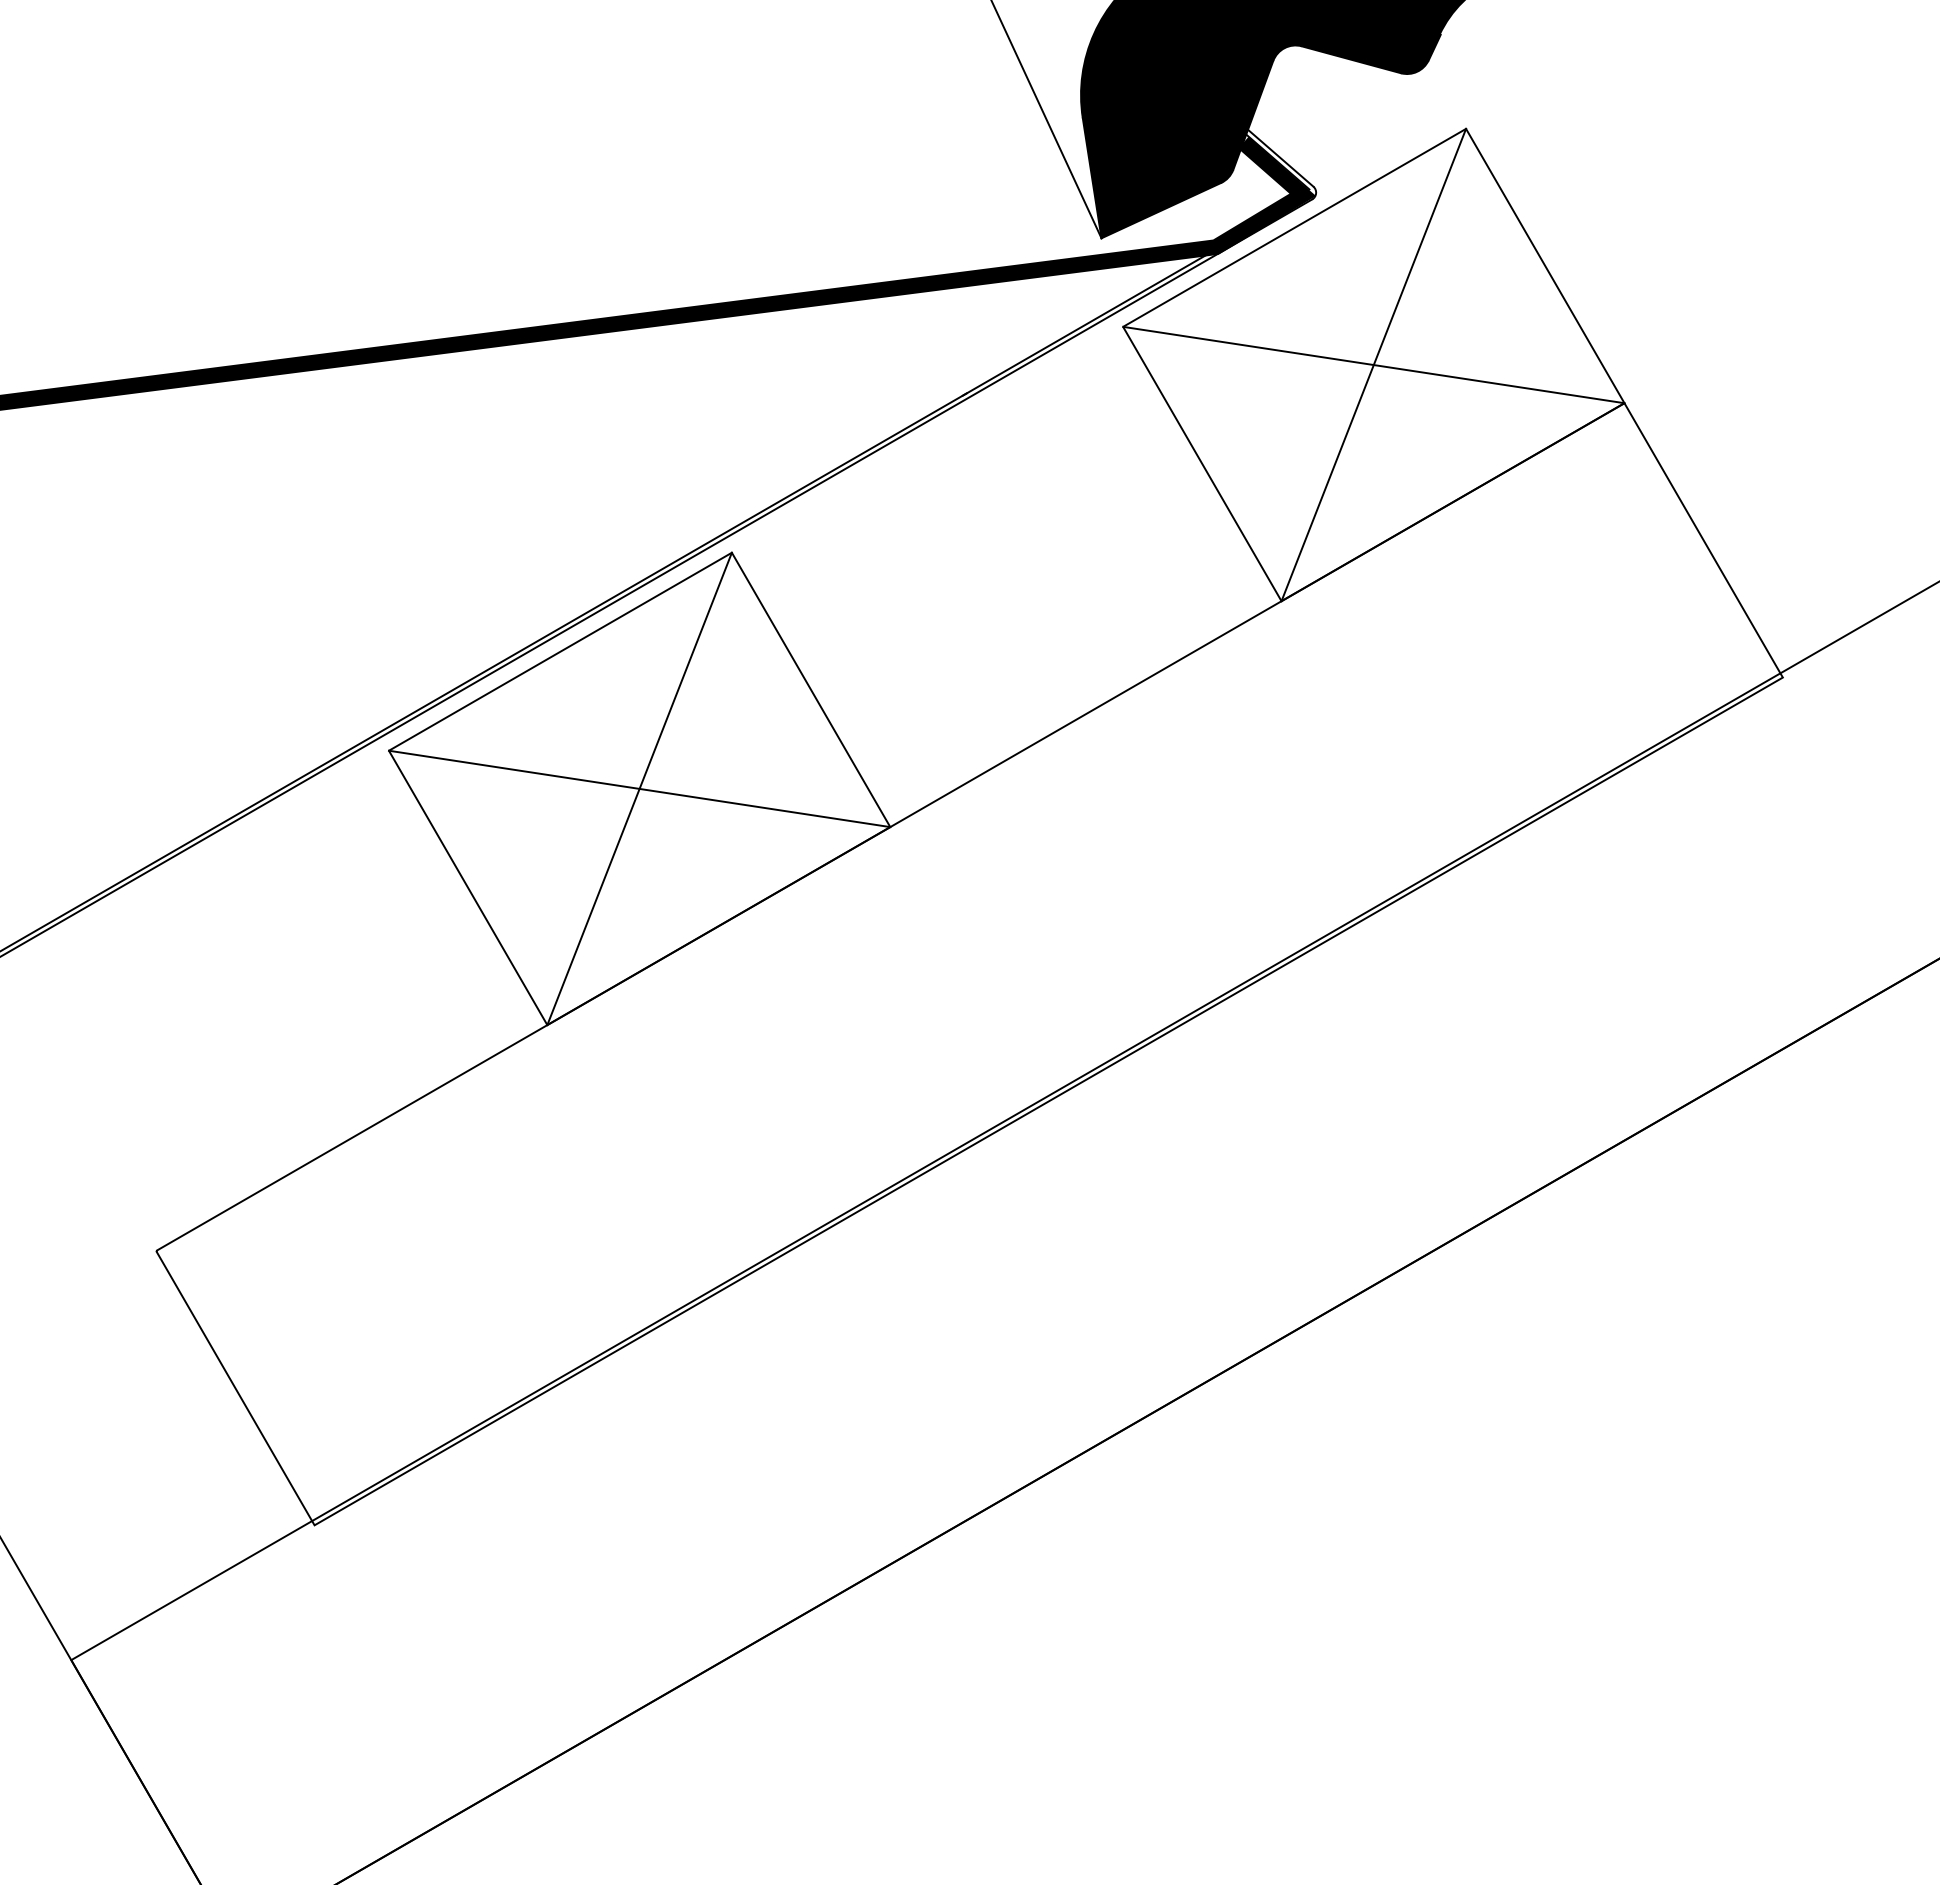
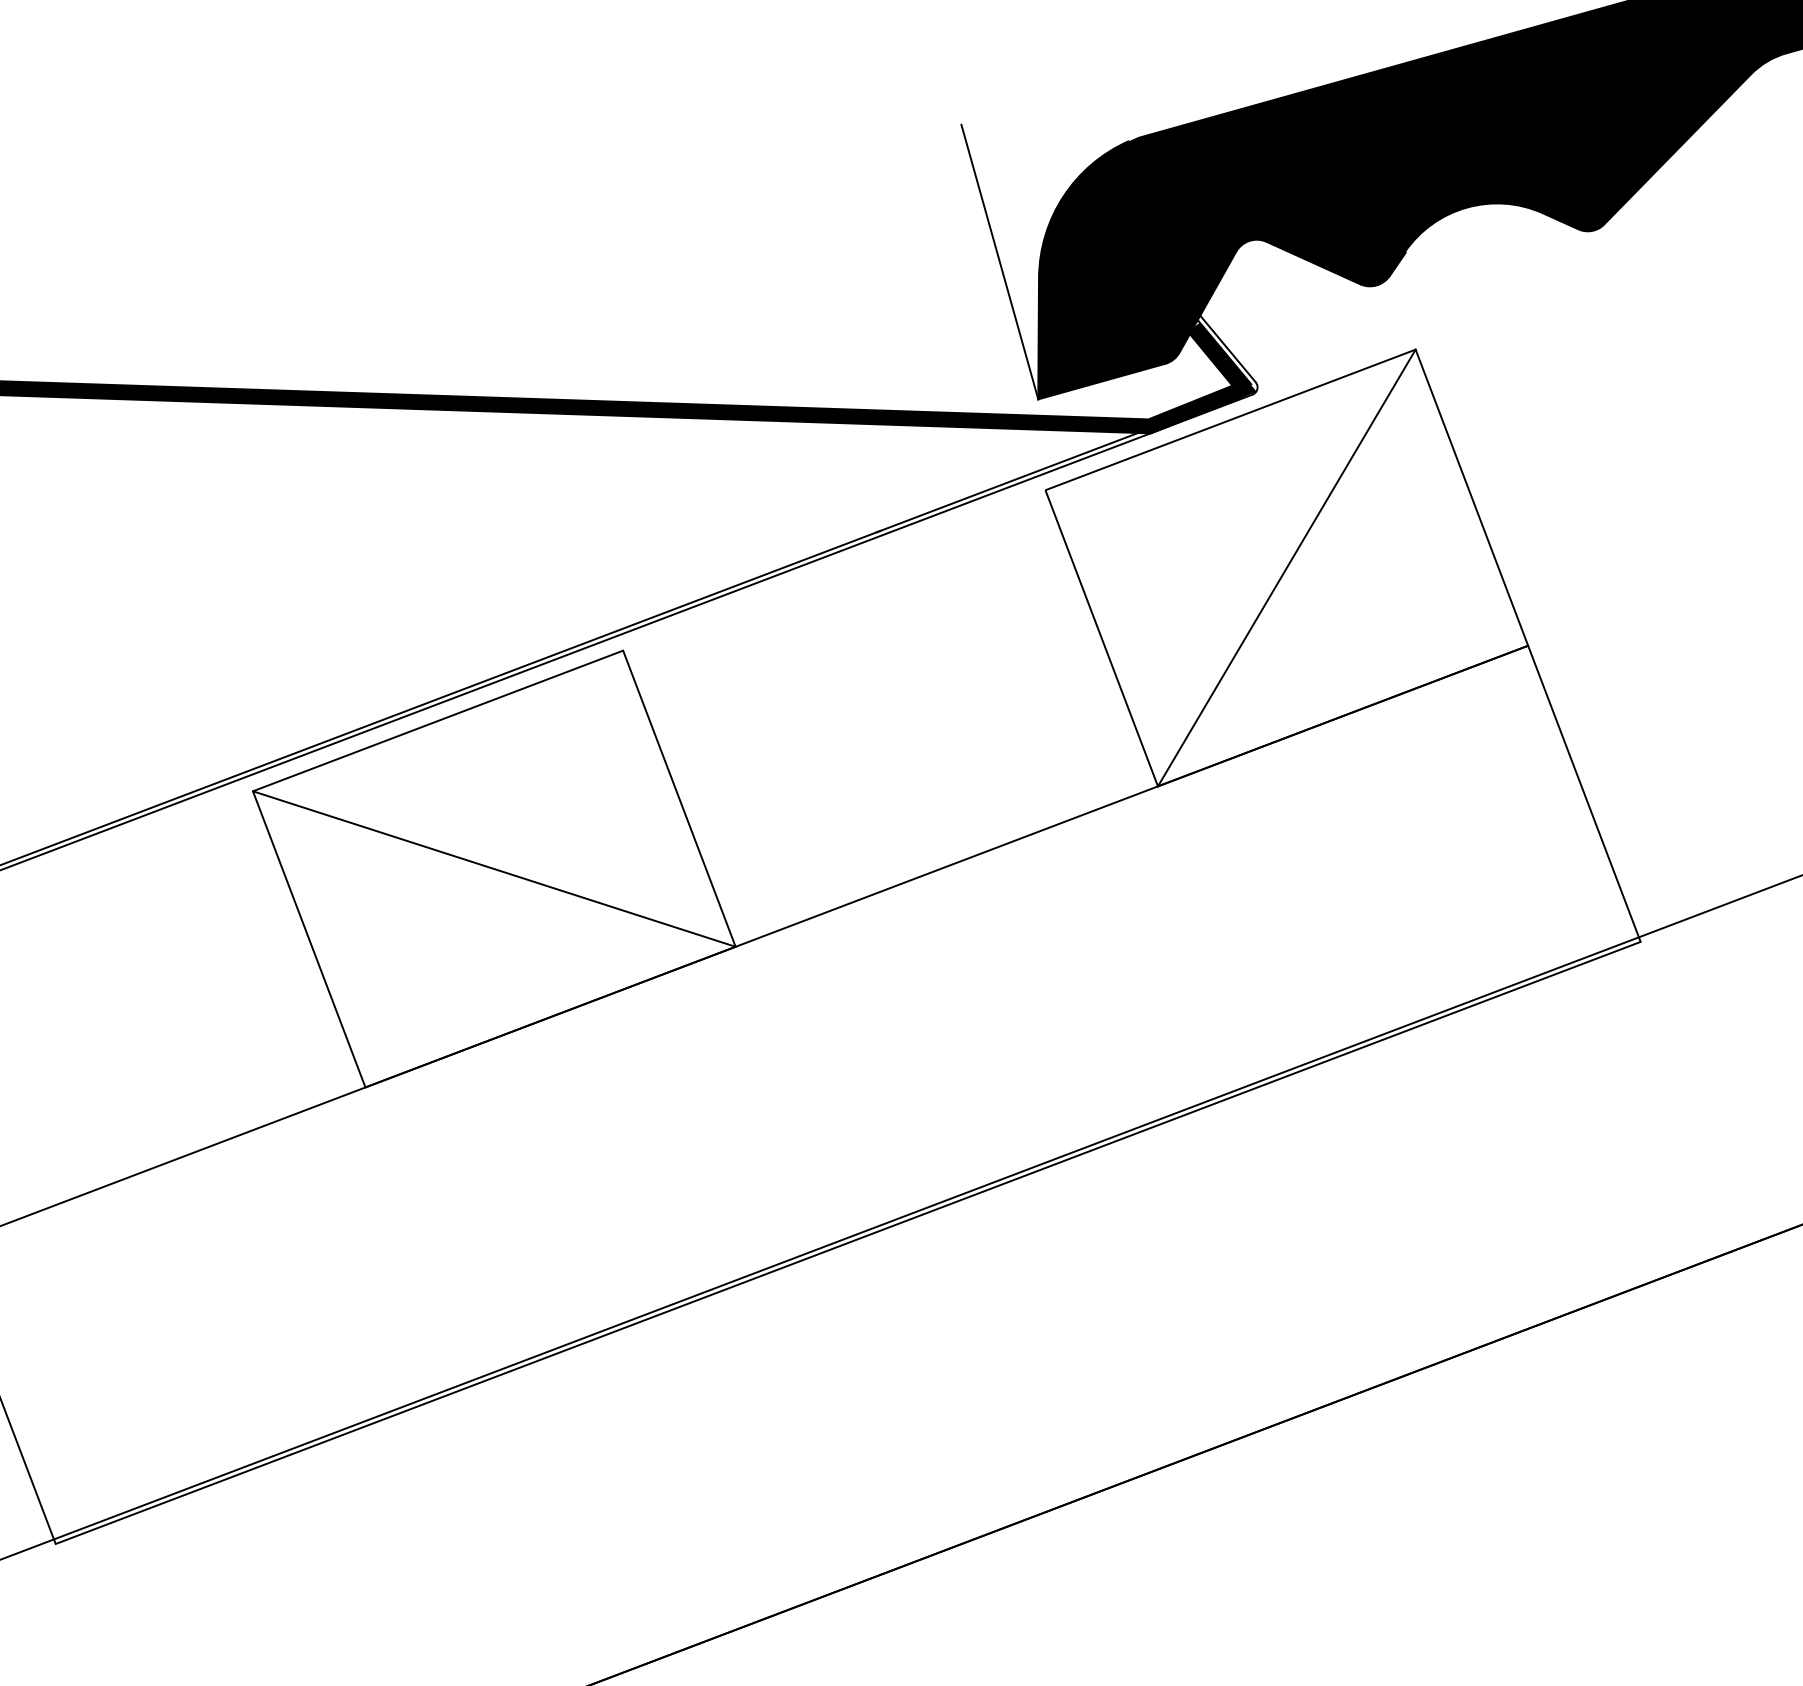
line: (1373, 364) -> (1286, 567), removed
line: (639, 788) -> (494, 868), removed

